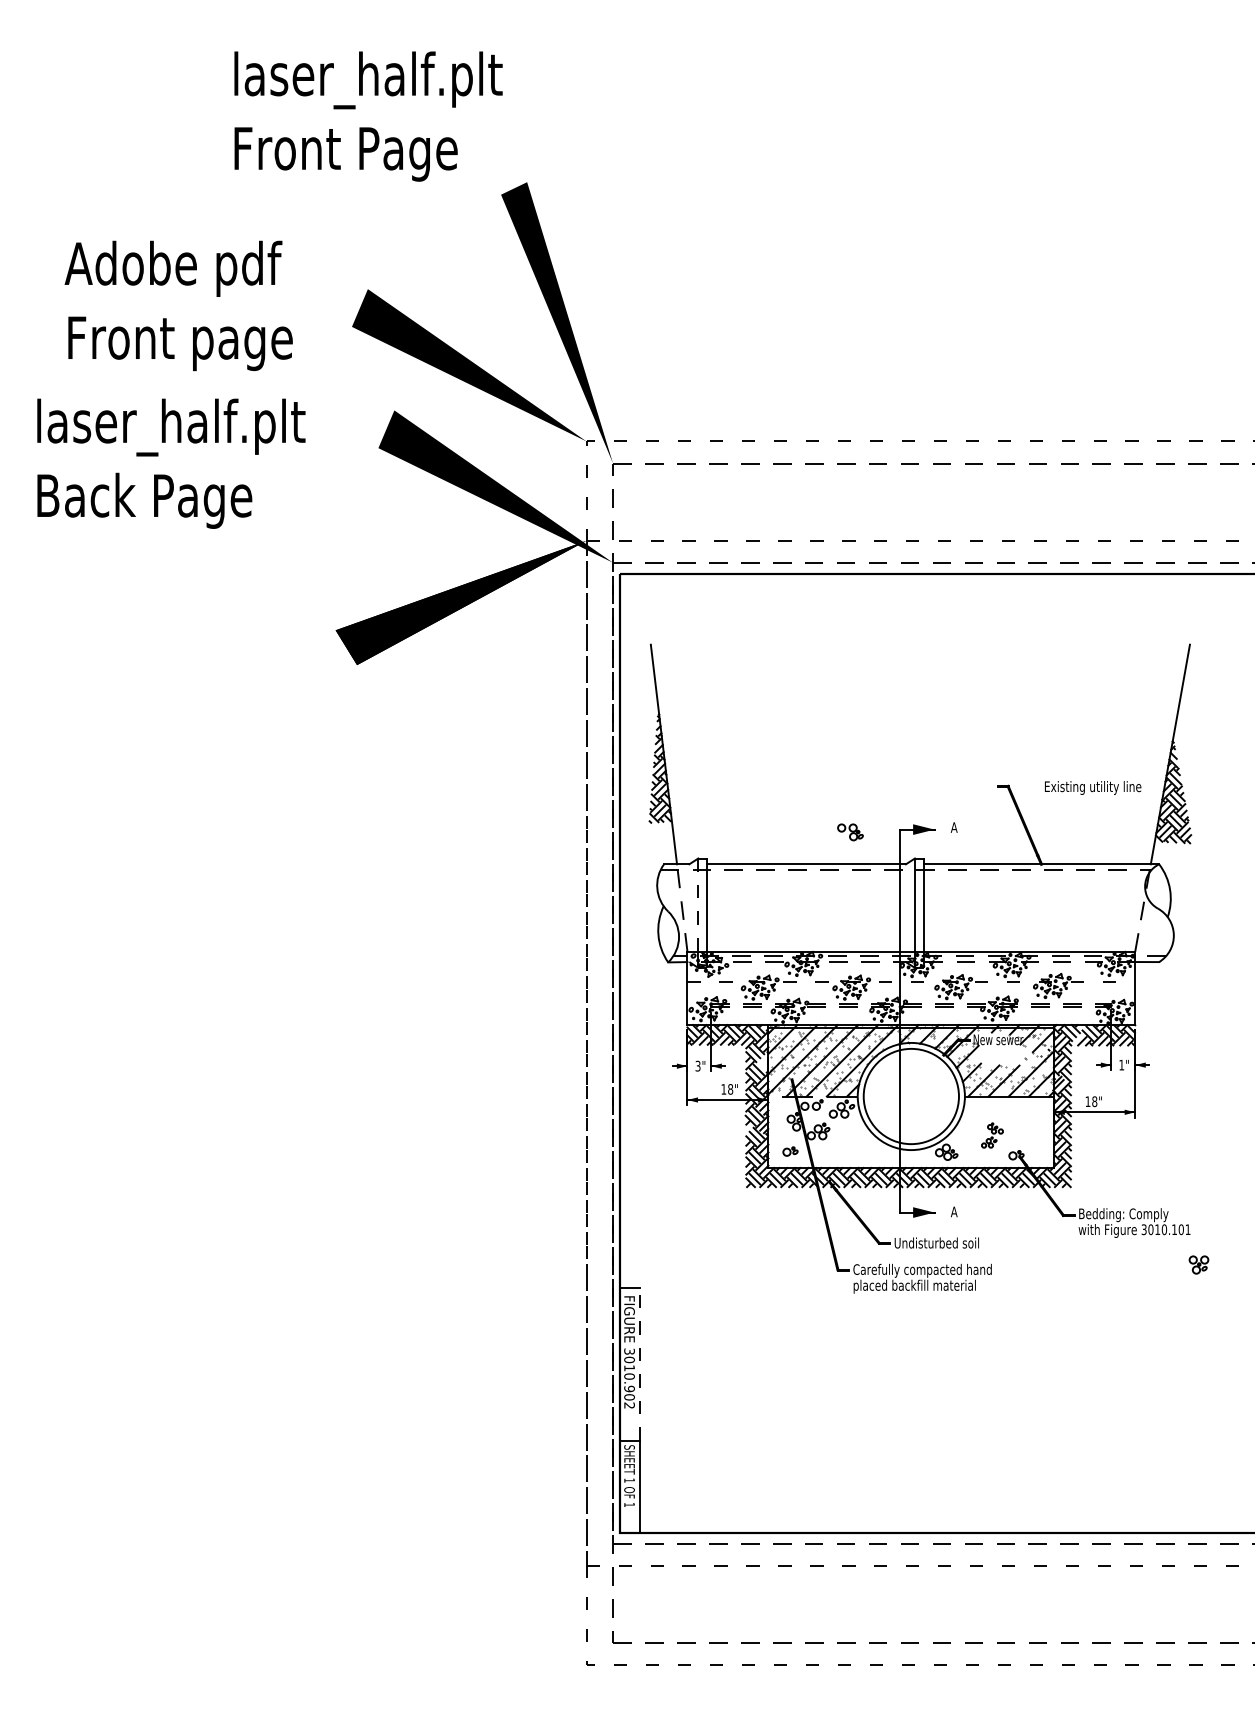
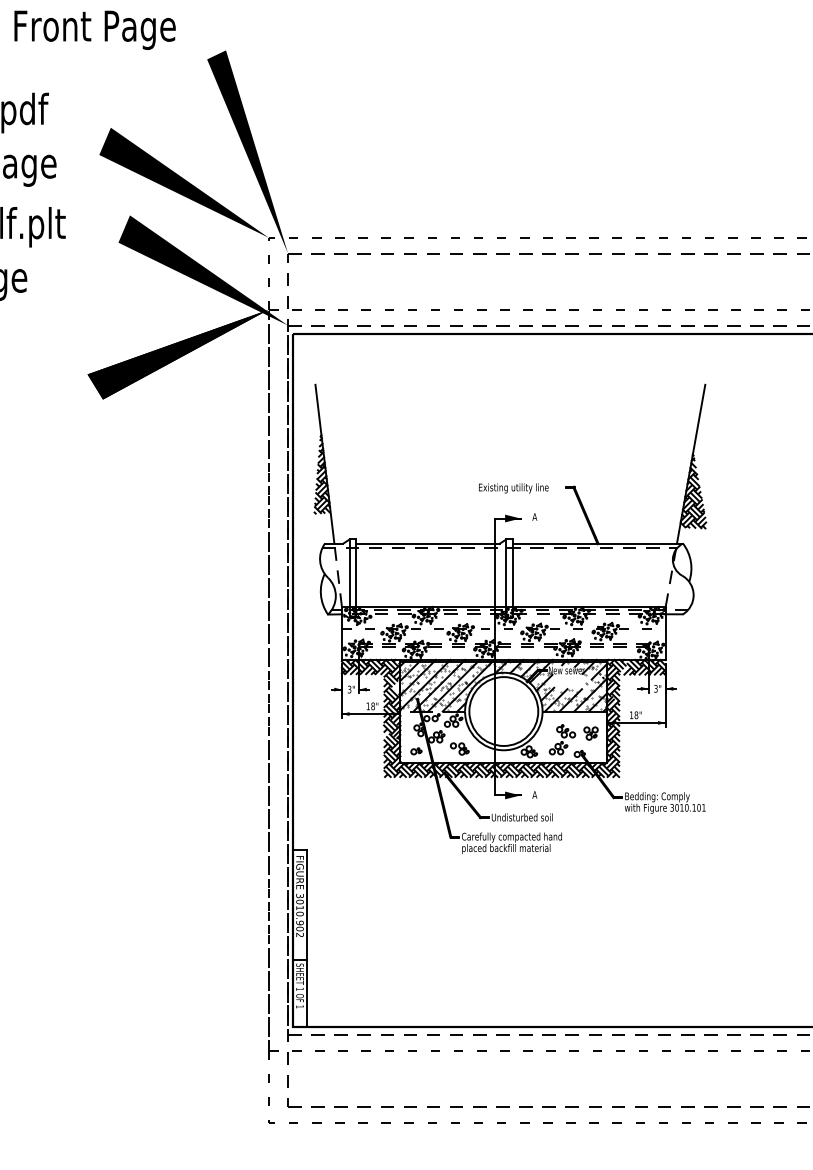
text: (1093, 787) -> (514, 488), moved
part: (850, 832) -> (459, 749), moved
line: (698, 905) -> (349, 573), dashed -> solid
text: (1121, 1064) -> (655, 688), 1" -> 3"
part: (992, 1135) -> (562, 739), size x1.67
part: (1198, 1264) -> (590, 733), moved
line: (639, 1363) -> (307, 904), dashed -> solid

